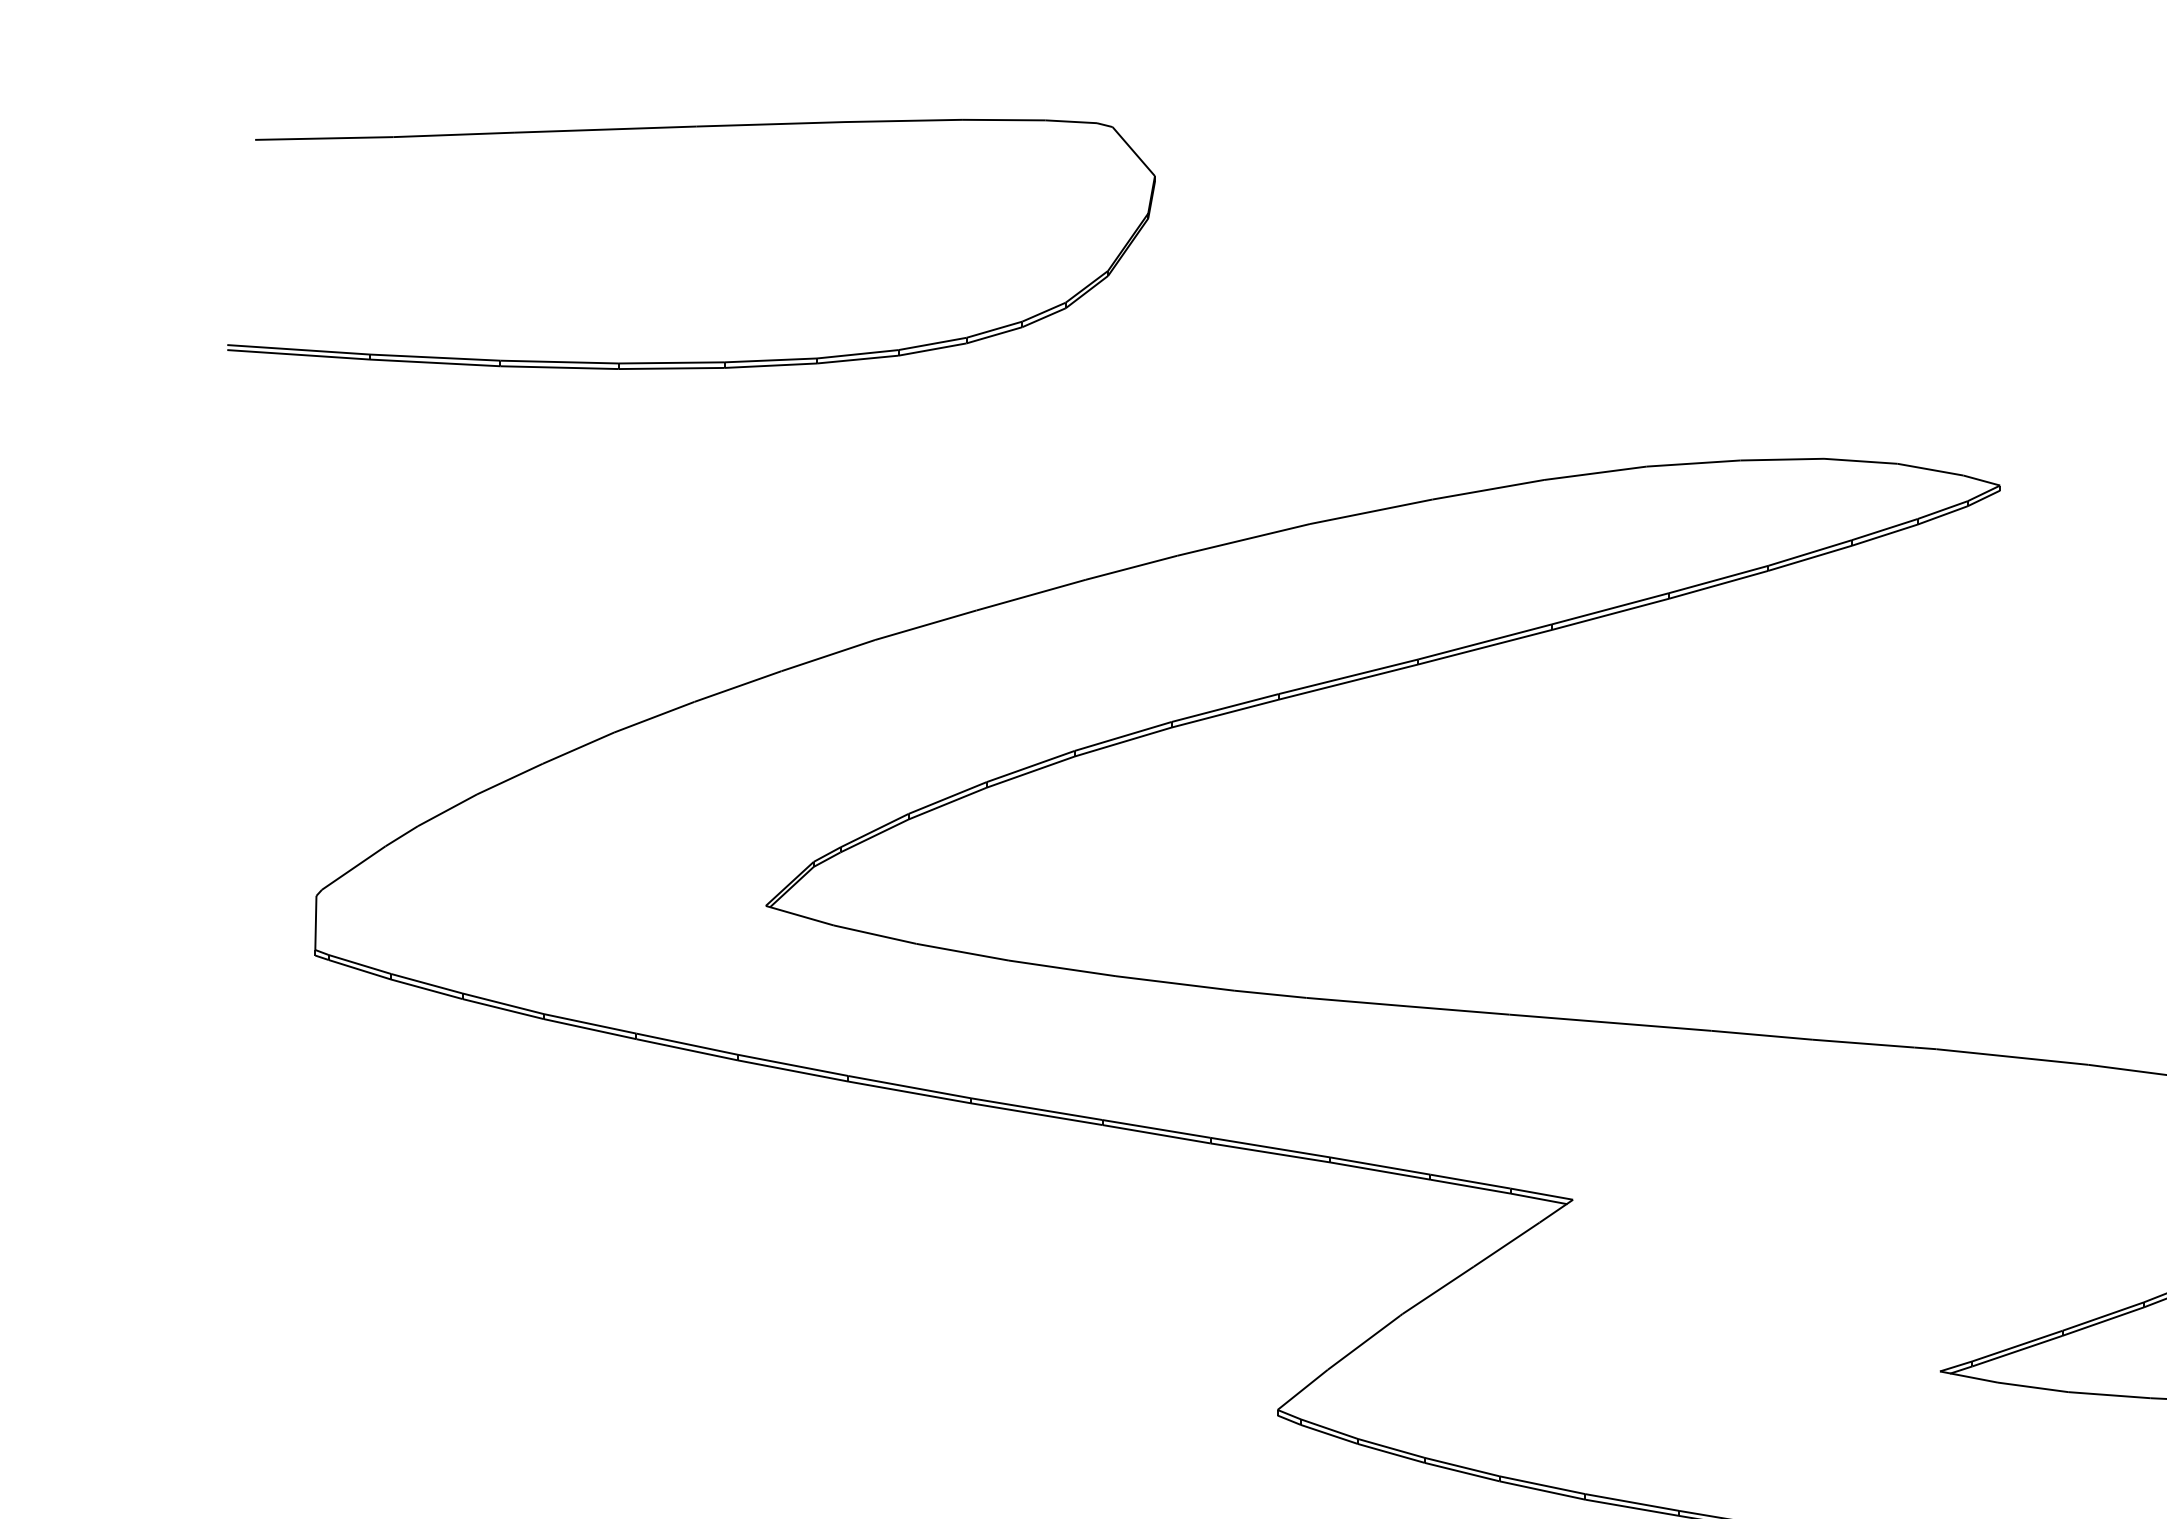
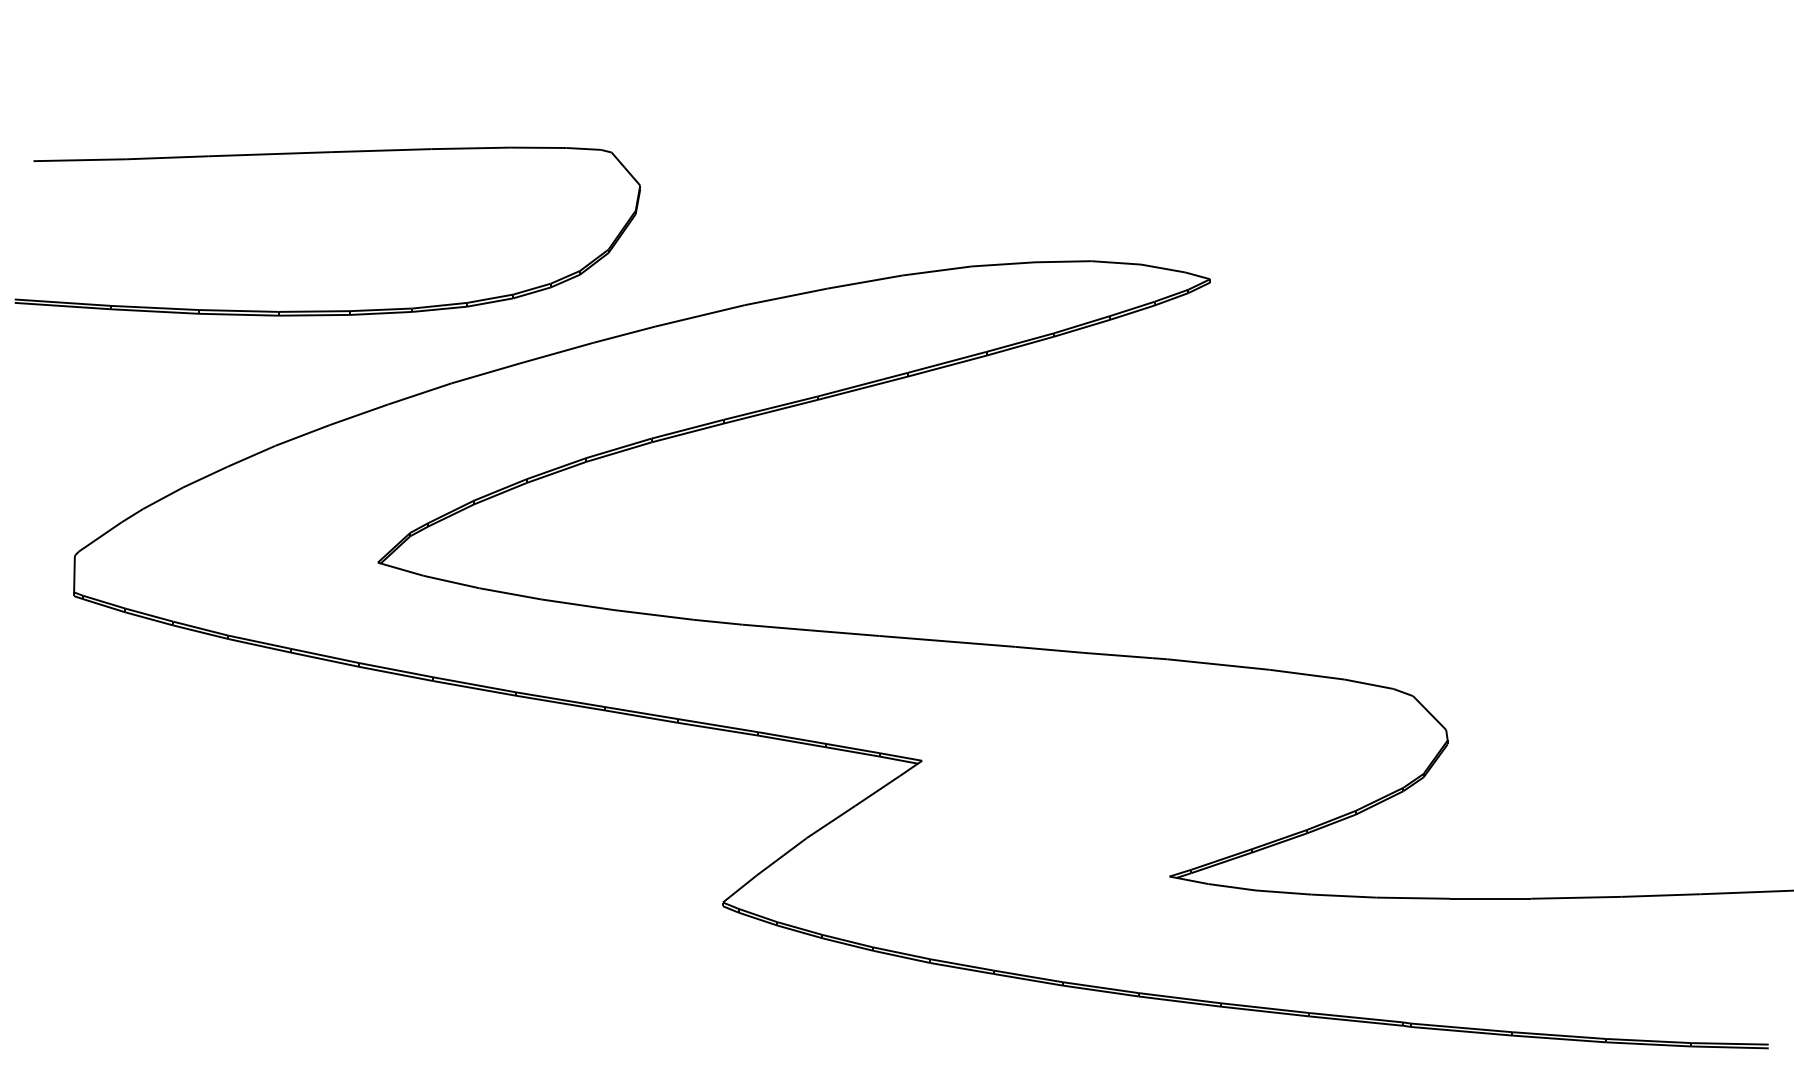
part: (691, 128) -> (327, 153), moved

